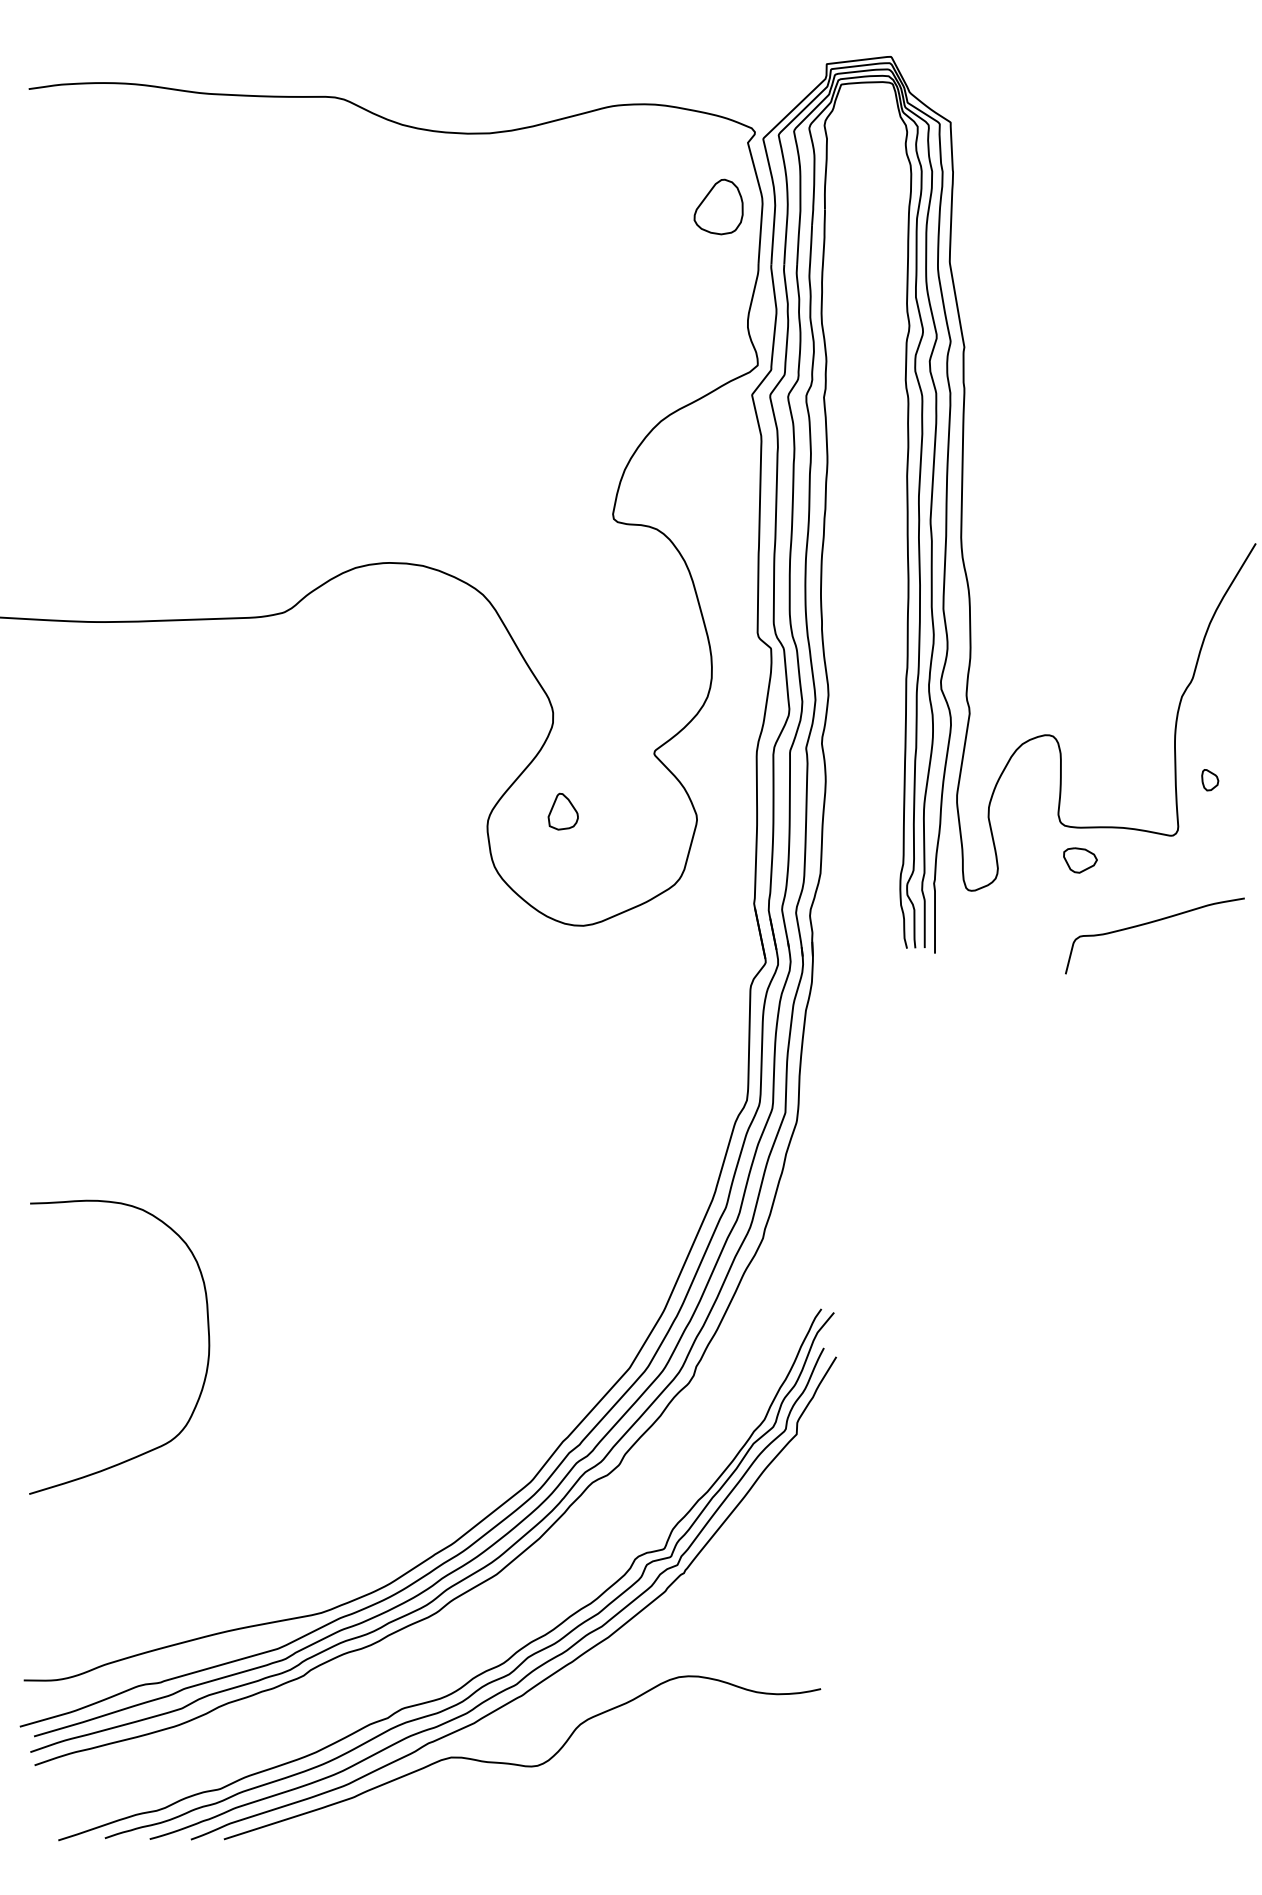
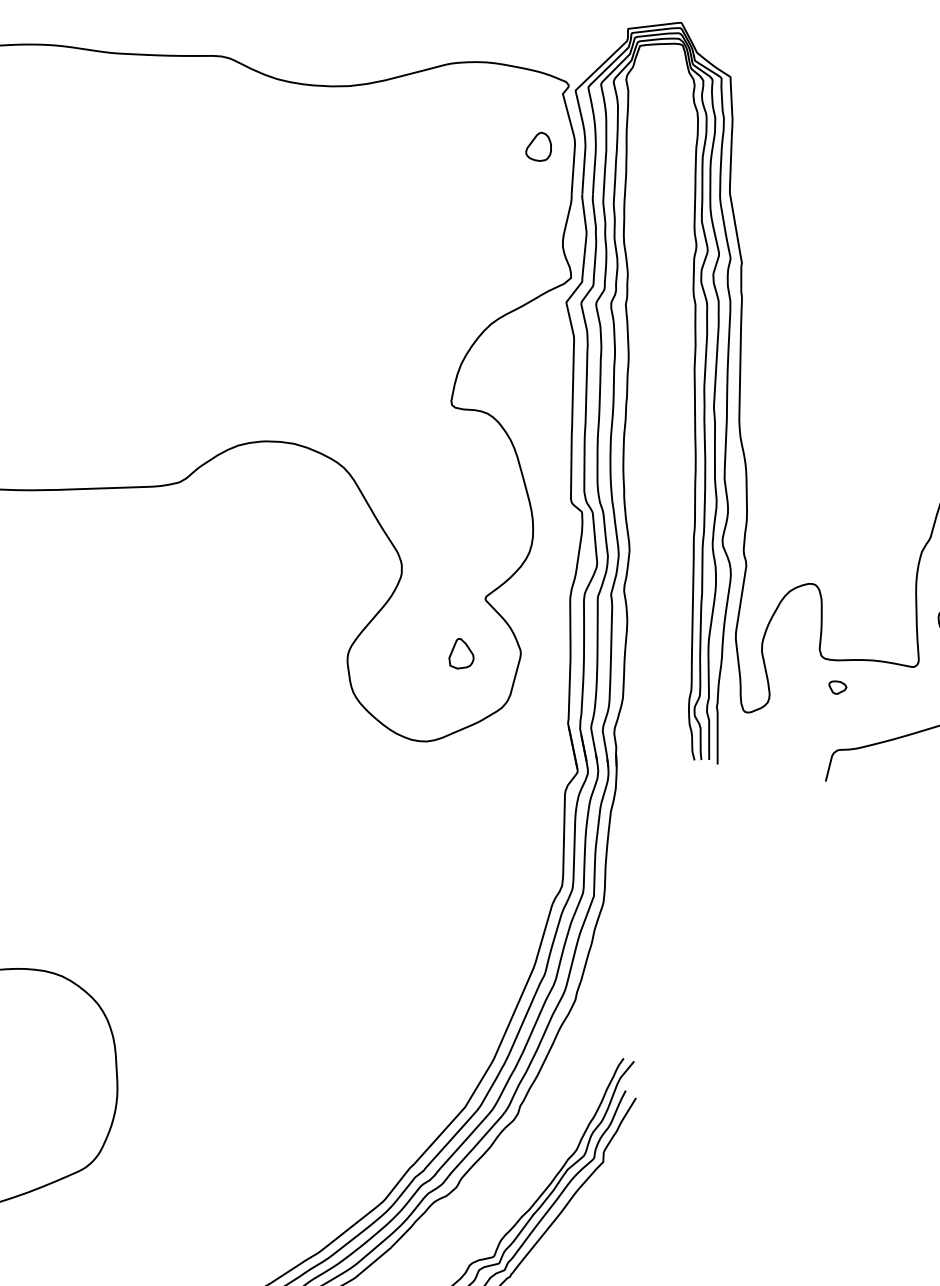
part: (718, 206) -> (538, 146), size x0.62
part: (562, 811) -> (460, 653), moved
part: (1080, 860) -> (837, 687), size x0.62

